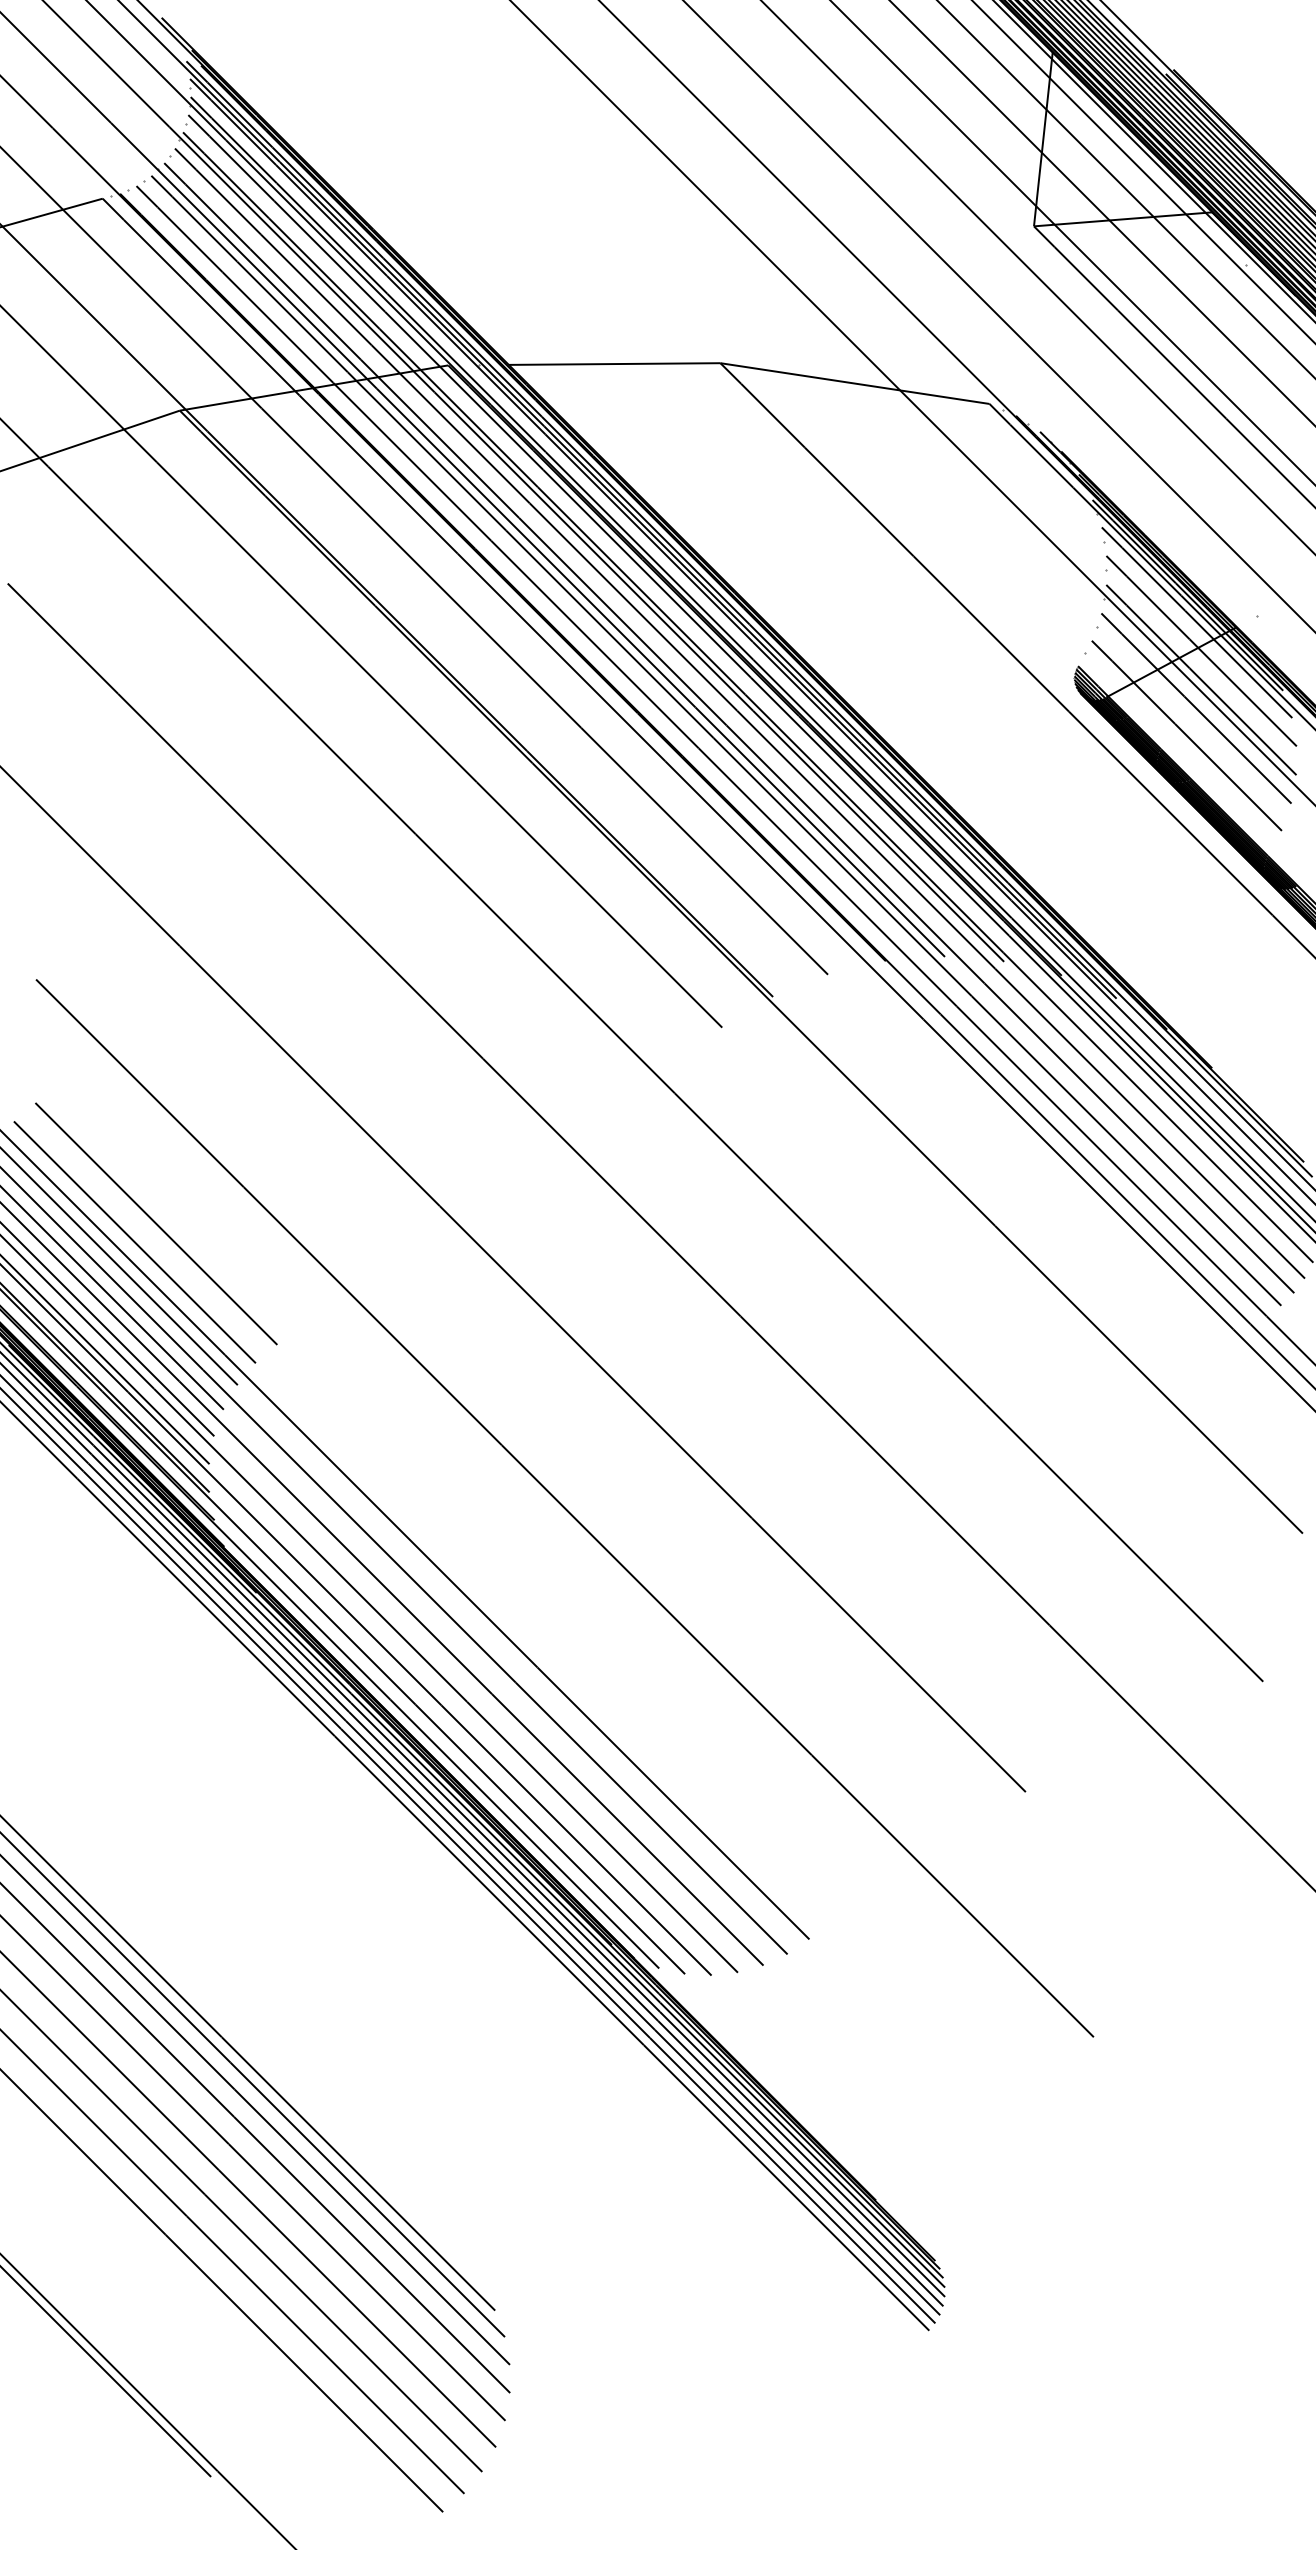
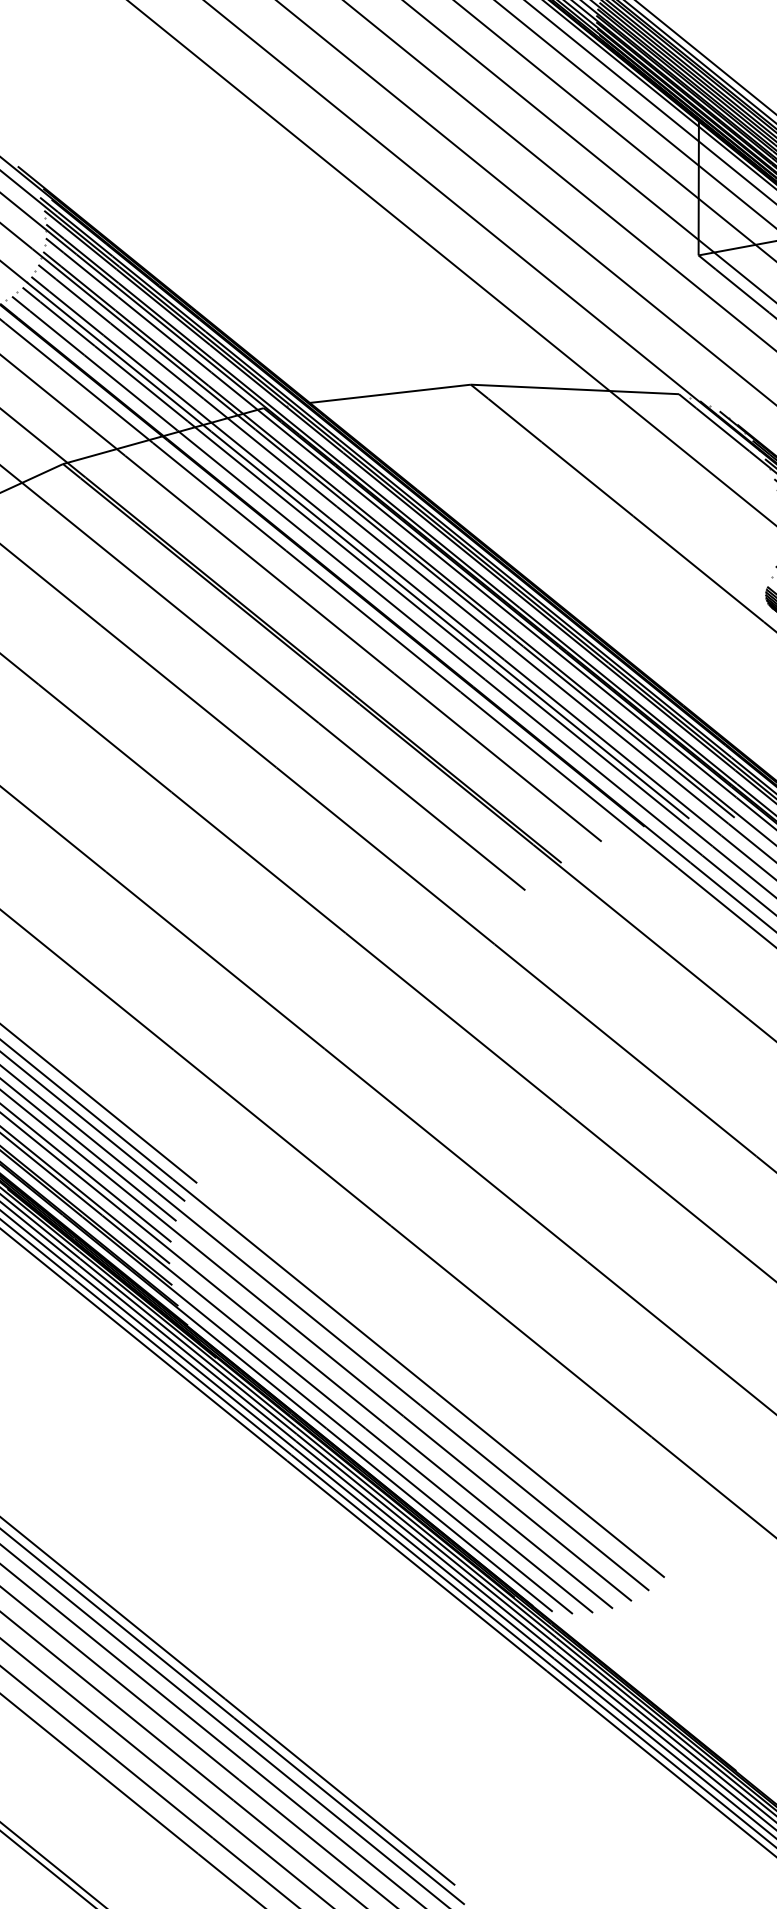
line: (156, 1223) -> (110, 1084), removed

